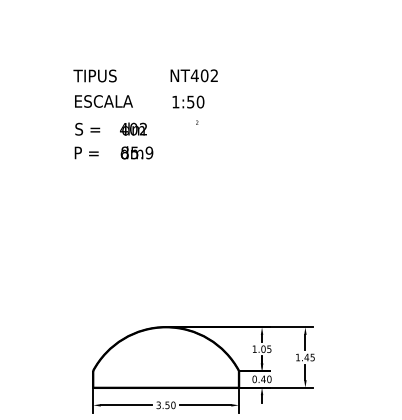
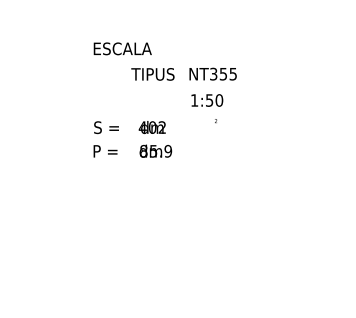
text: (94, 75) -> (152, 73), moved
text: (203, 75) -> (222, 73), NT402 -> NT355
text: (103, 101) -> (122, 48), moved

